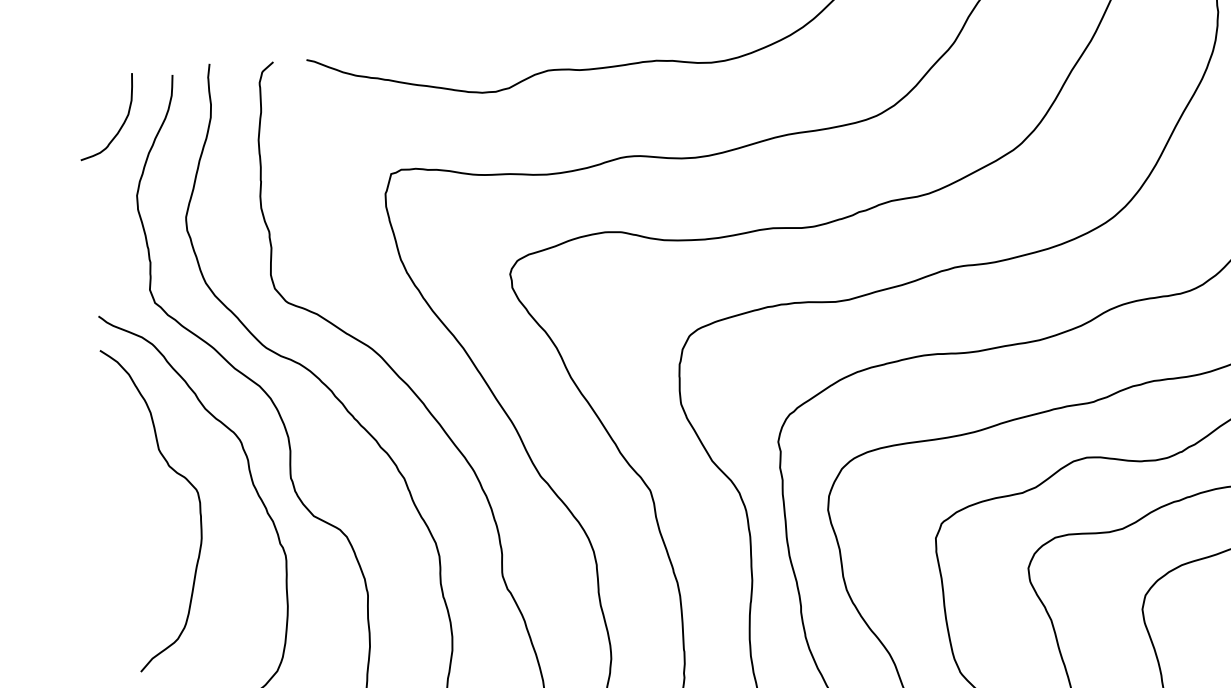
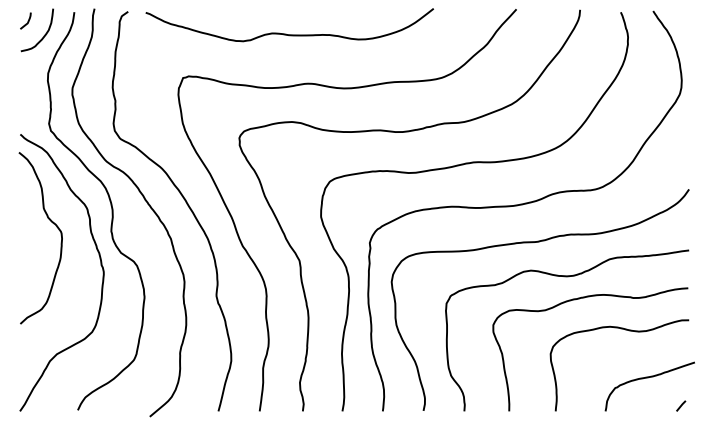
curve: (86, 102) -> (27, 21), added

